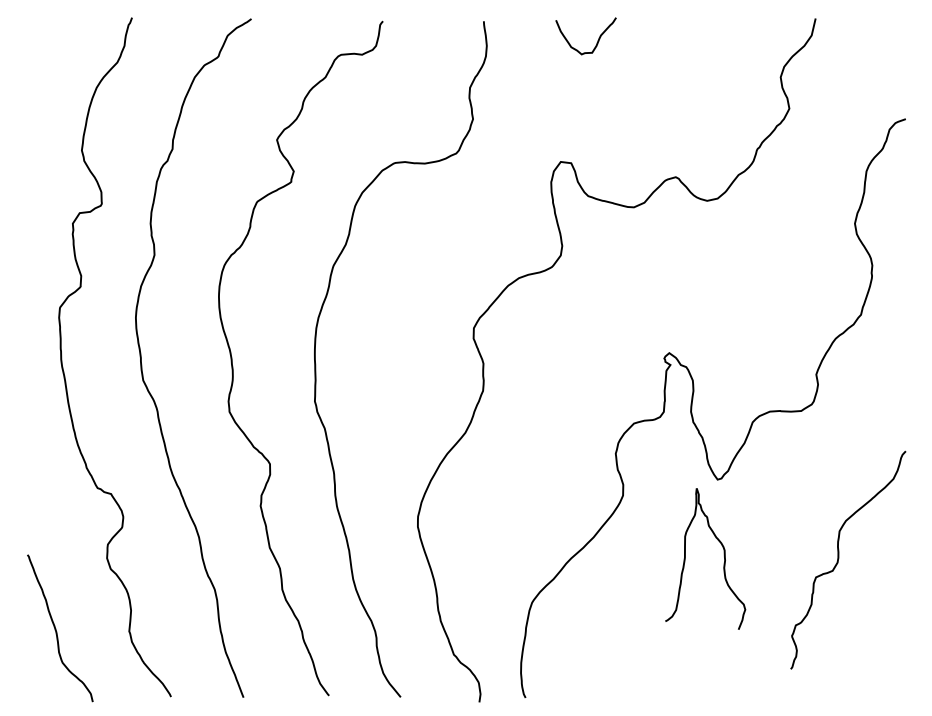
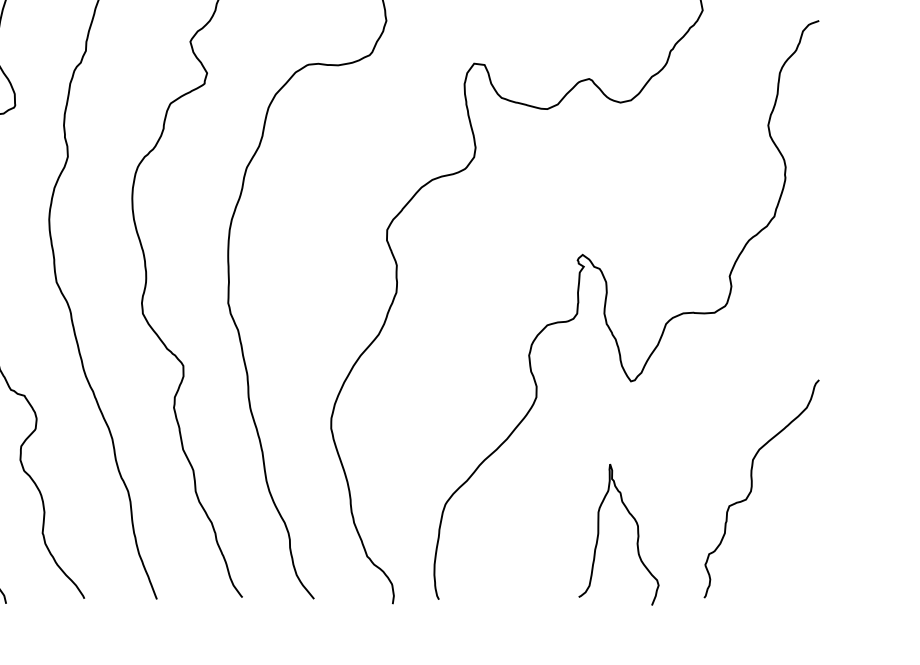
curve: (723, 555) -> (636, 531), moved
curve: (839, 558) -> (752, 487), moved

